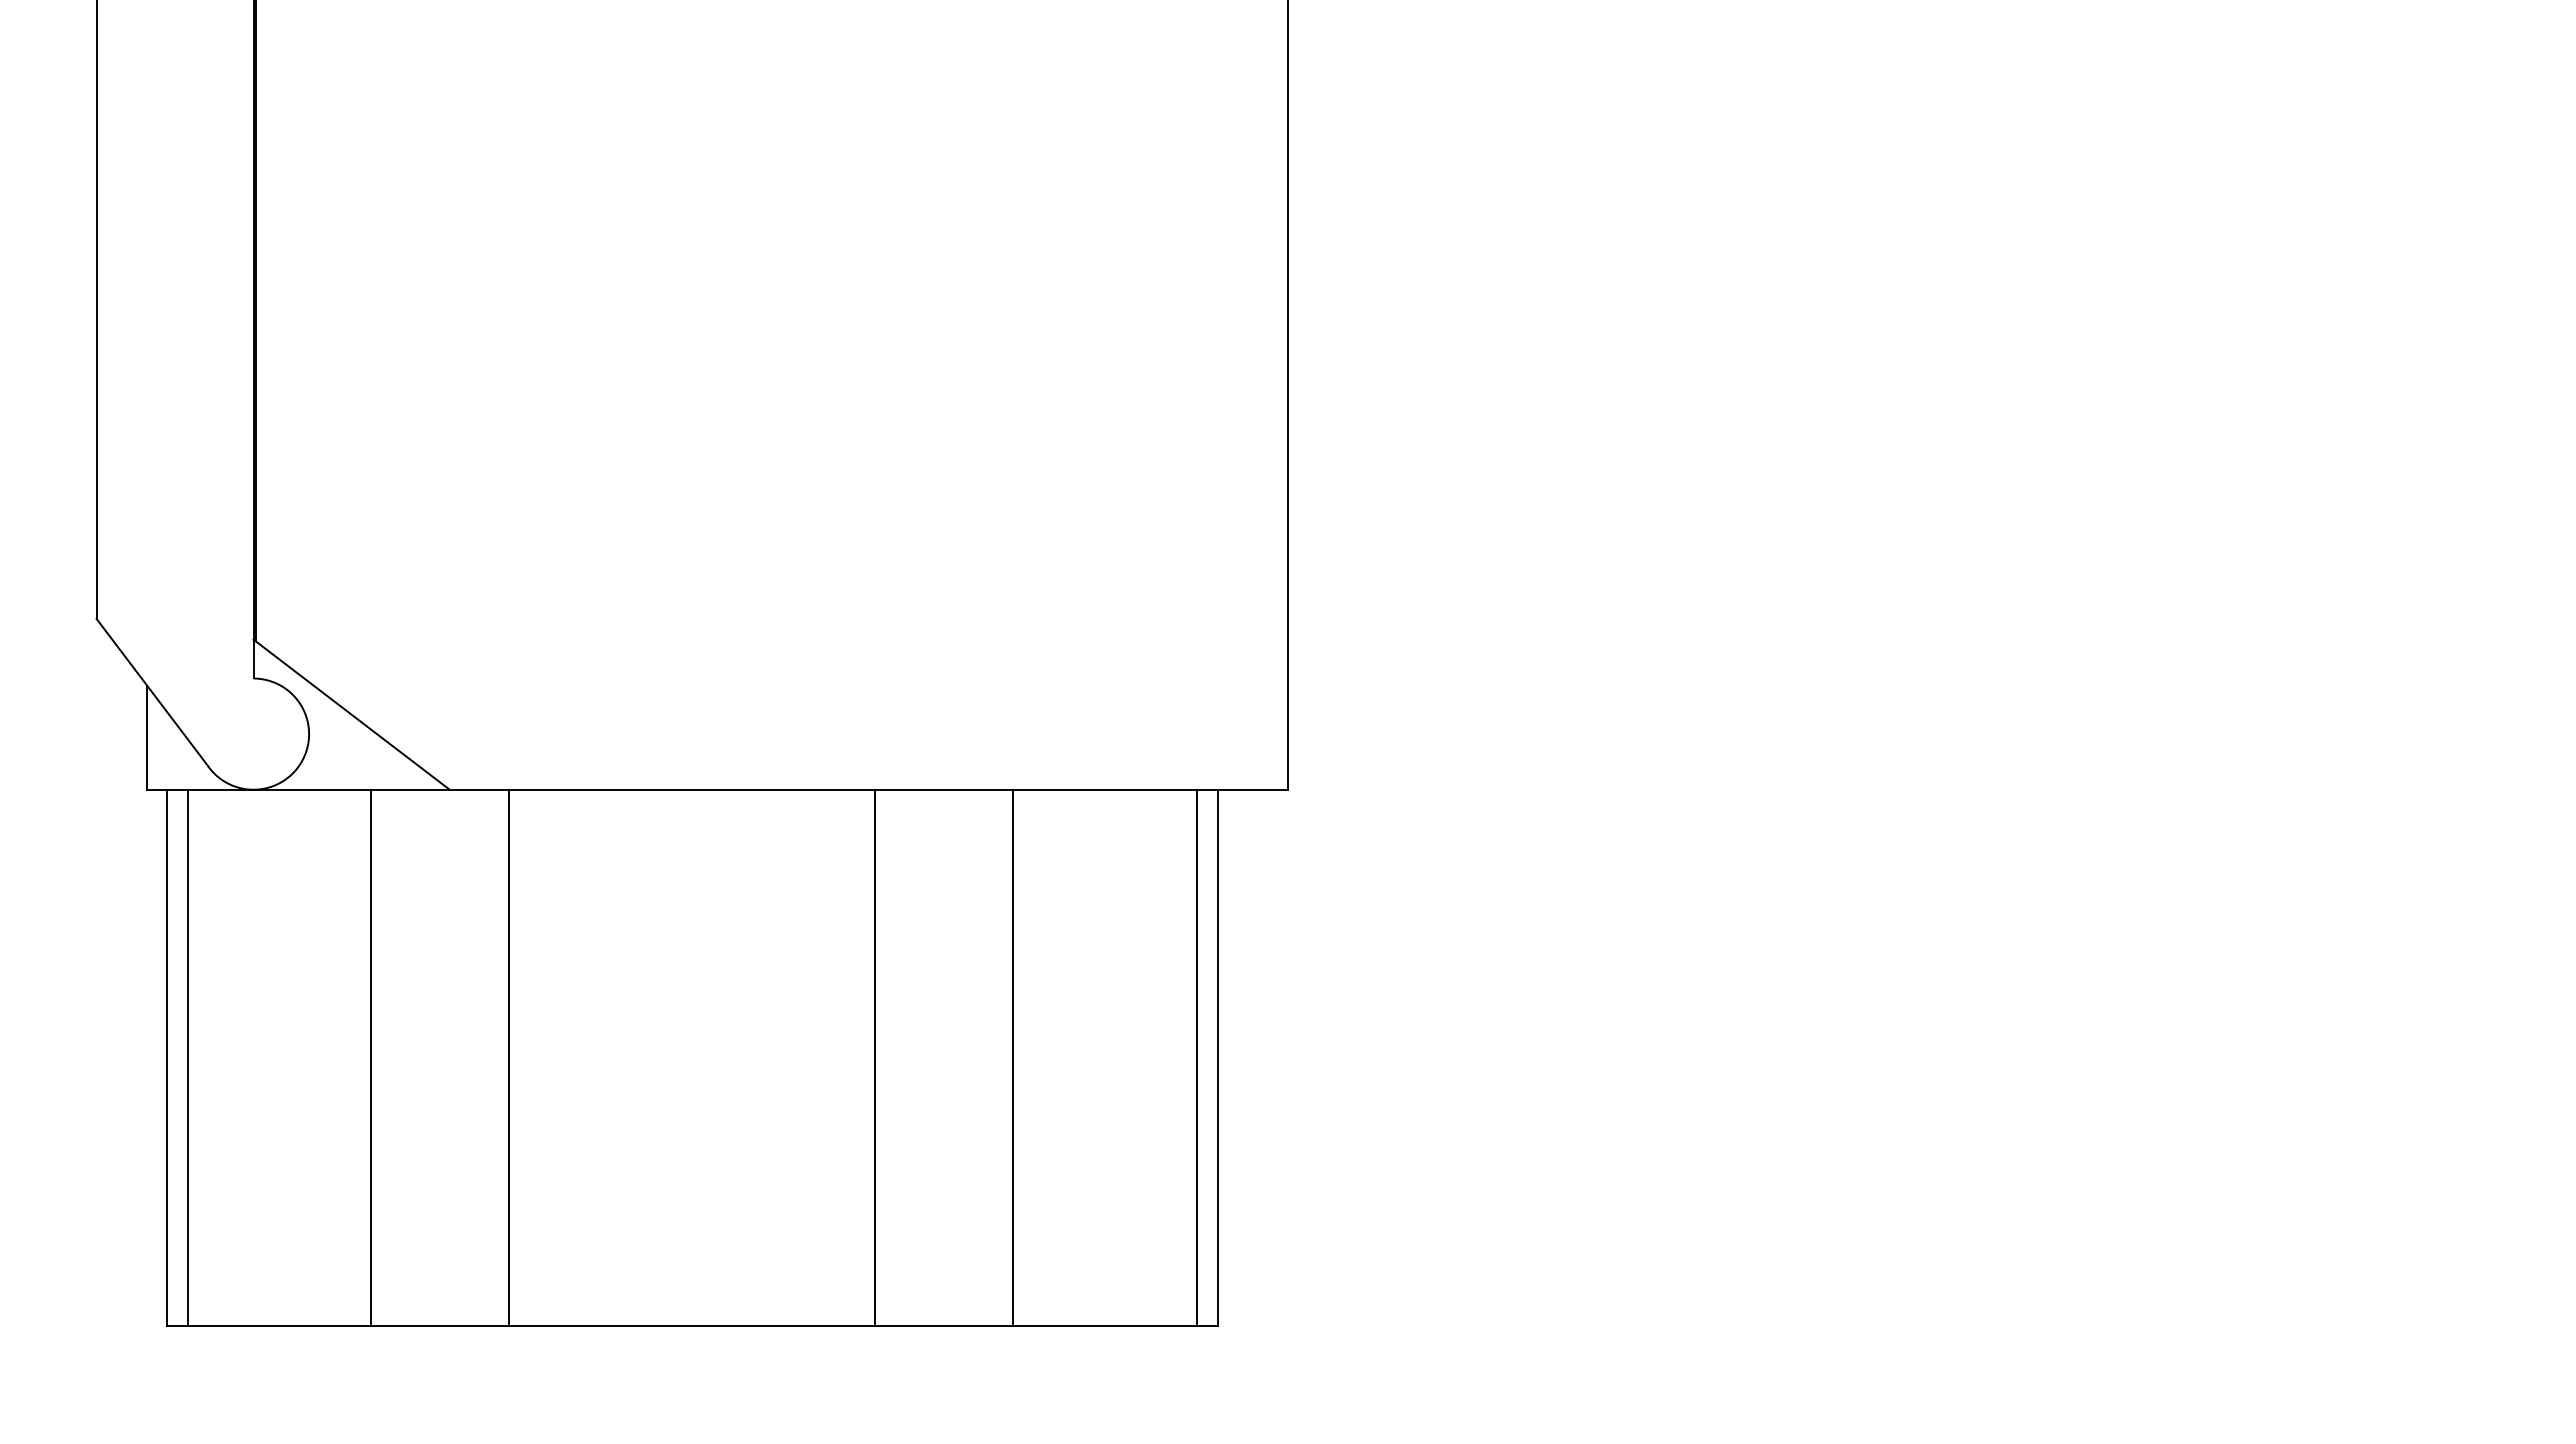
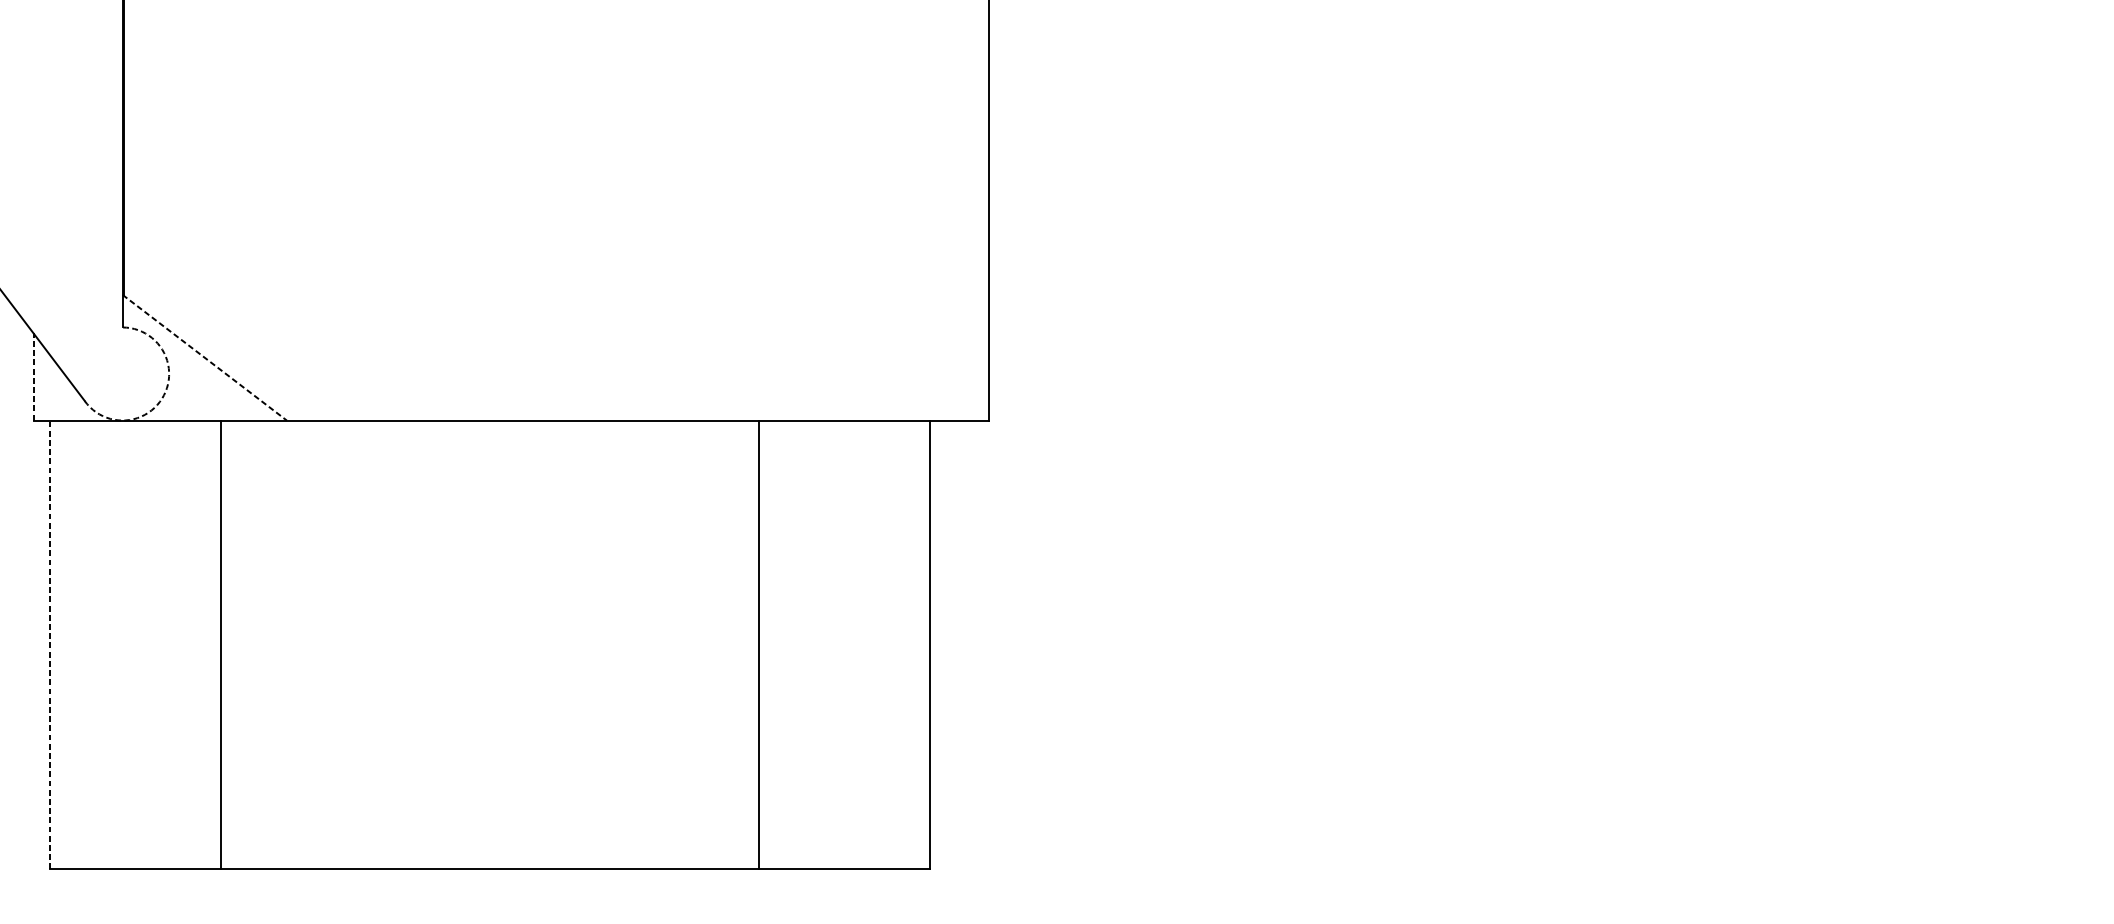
line: (351, 714) -> (204, 357), solid -> dashed
line: (147, 737) -> (33, 376), solid -> dashed
arc: (302, 759) -> (163, 395), solid -> dashed
line: (166, 1057) -> (49, 644), solid -> dashed
line: (187, 1057) -> (67, 644), removed
line: (508, 1057) -> (336, 644), removed
line: (875, 1057) -> (643, 644), removed
line: (1196, 1057) -> (911, 644), removed

